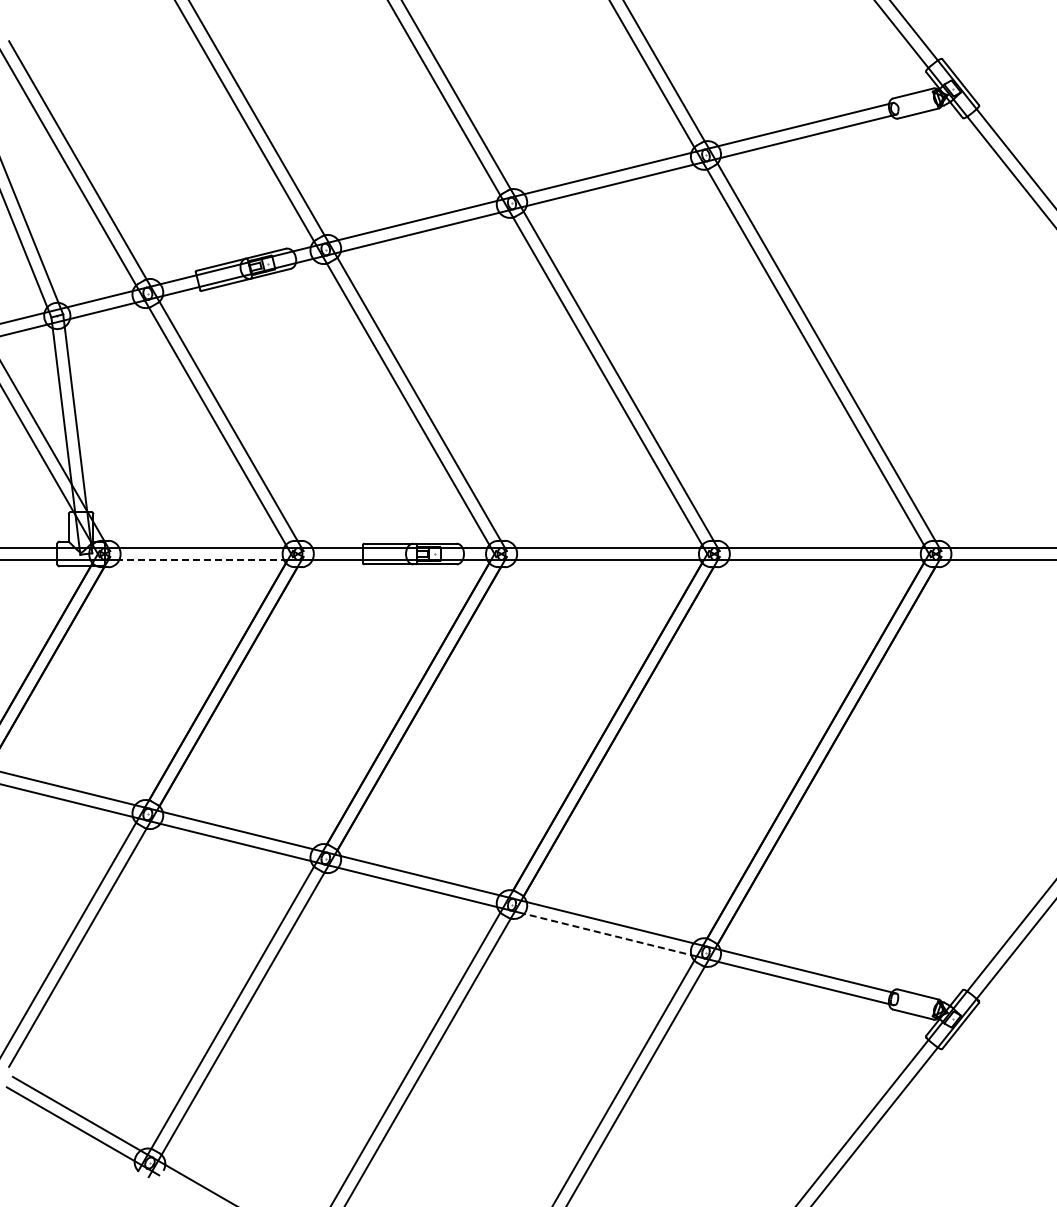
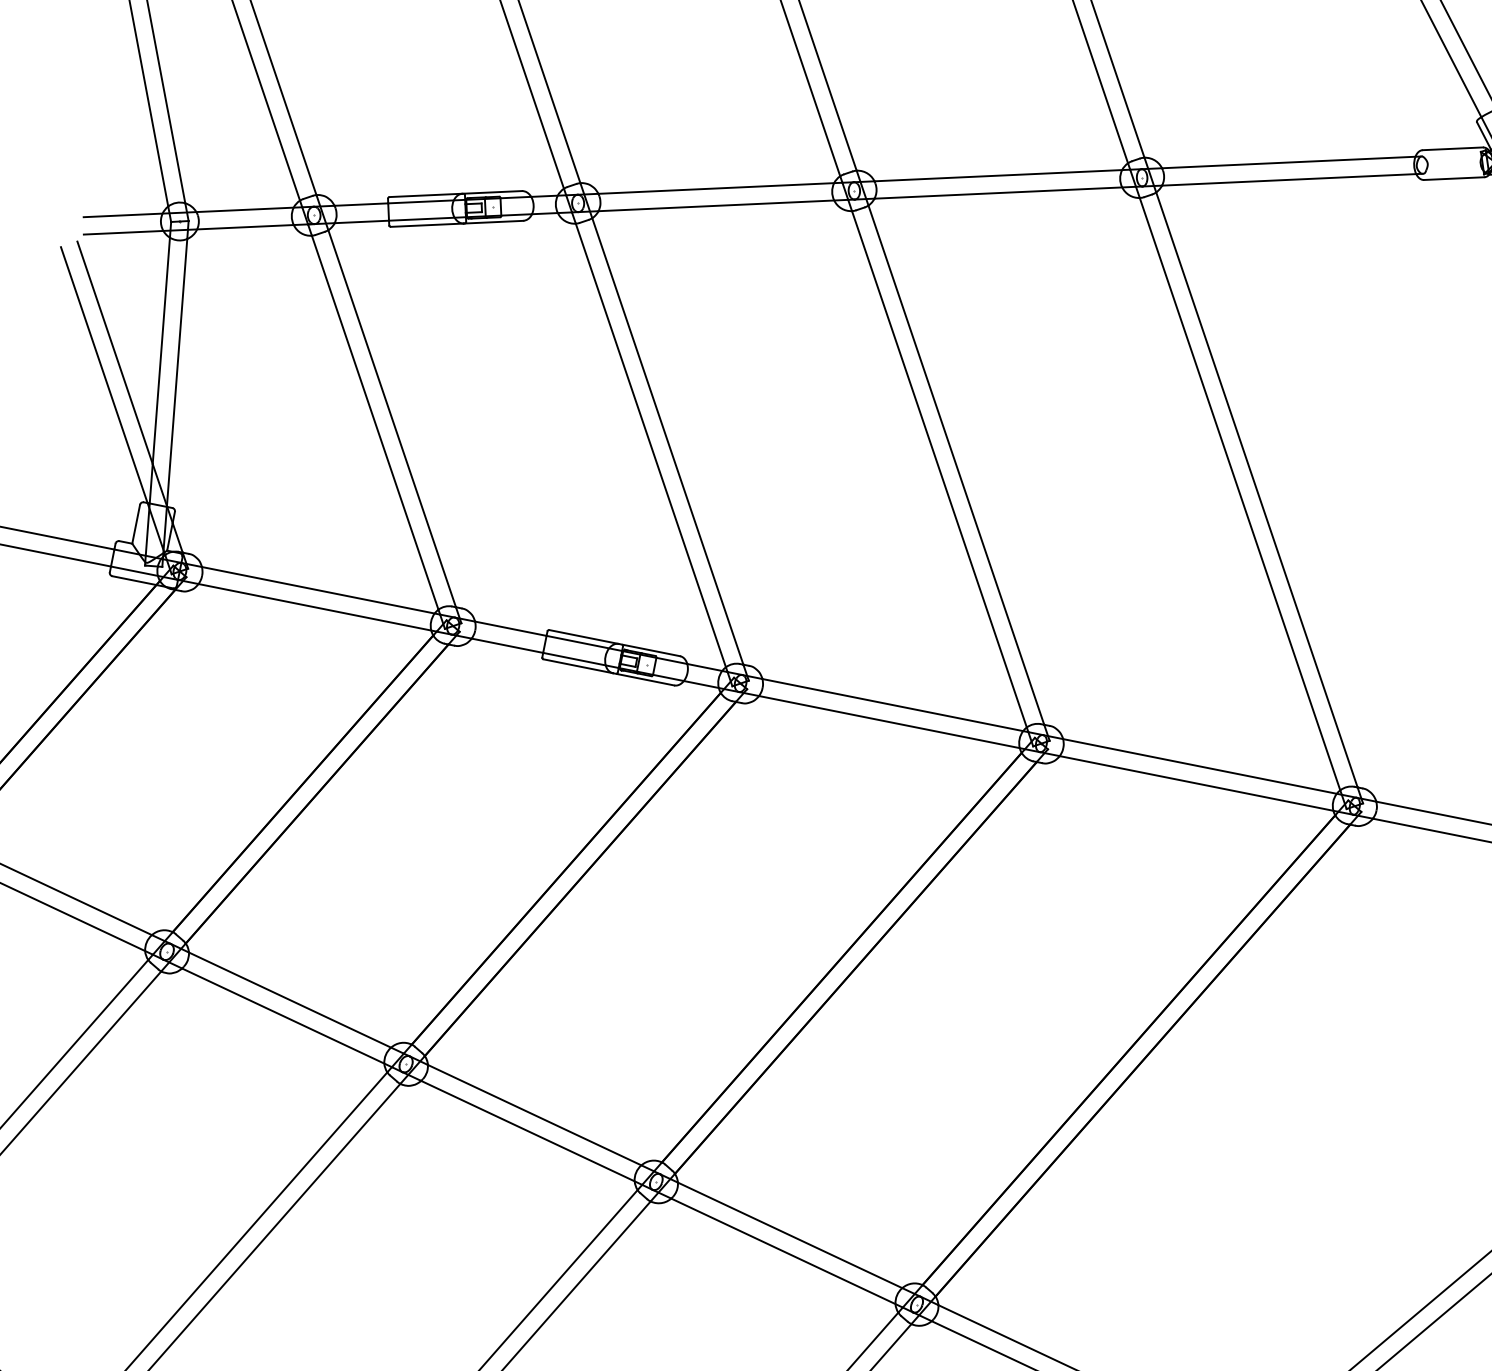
line: (203, 560) -> (317, 608), dashed -> solid
line: (610, 935) -> (786, 1253), dashed -> solid

